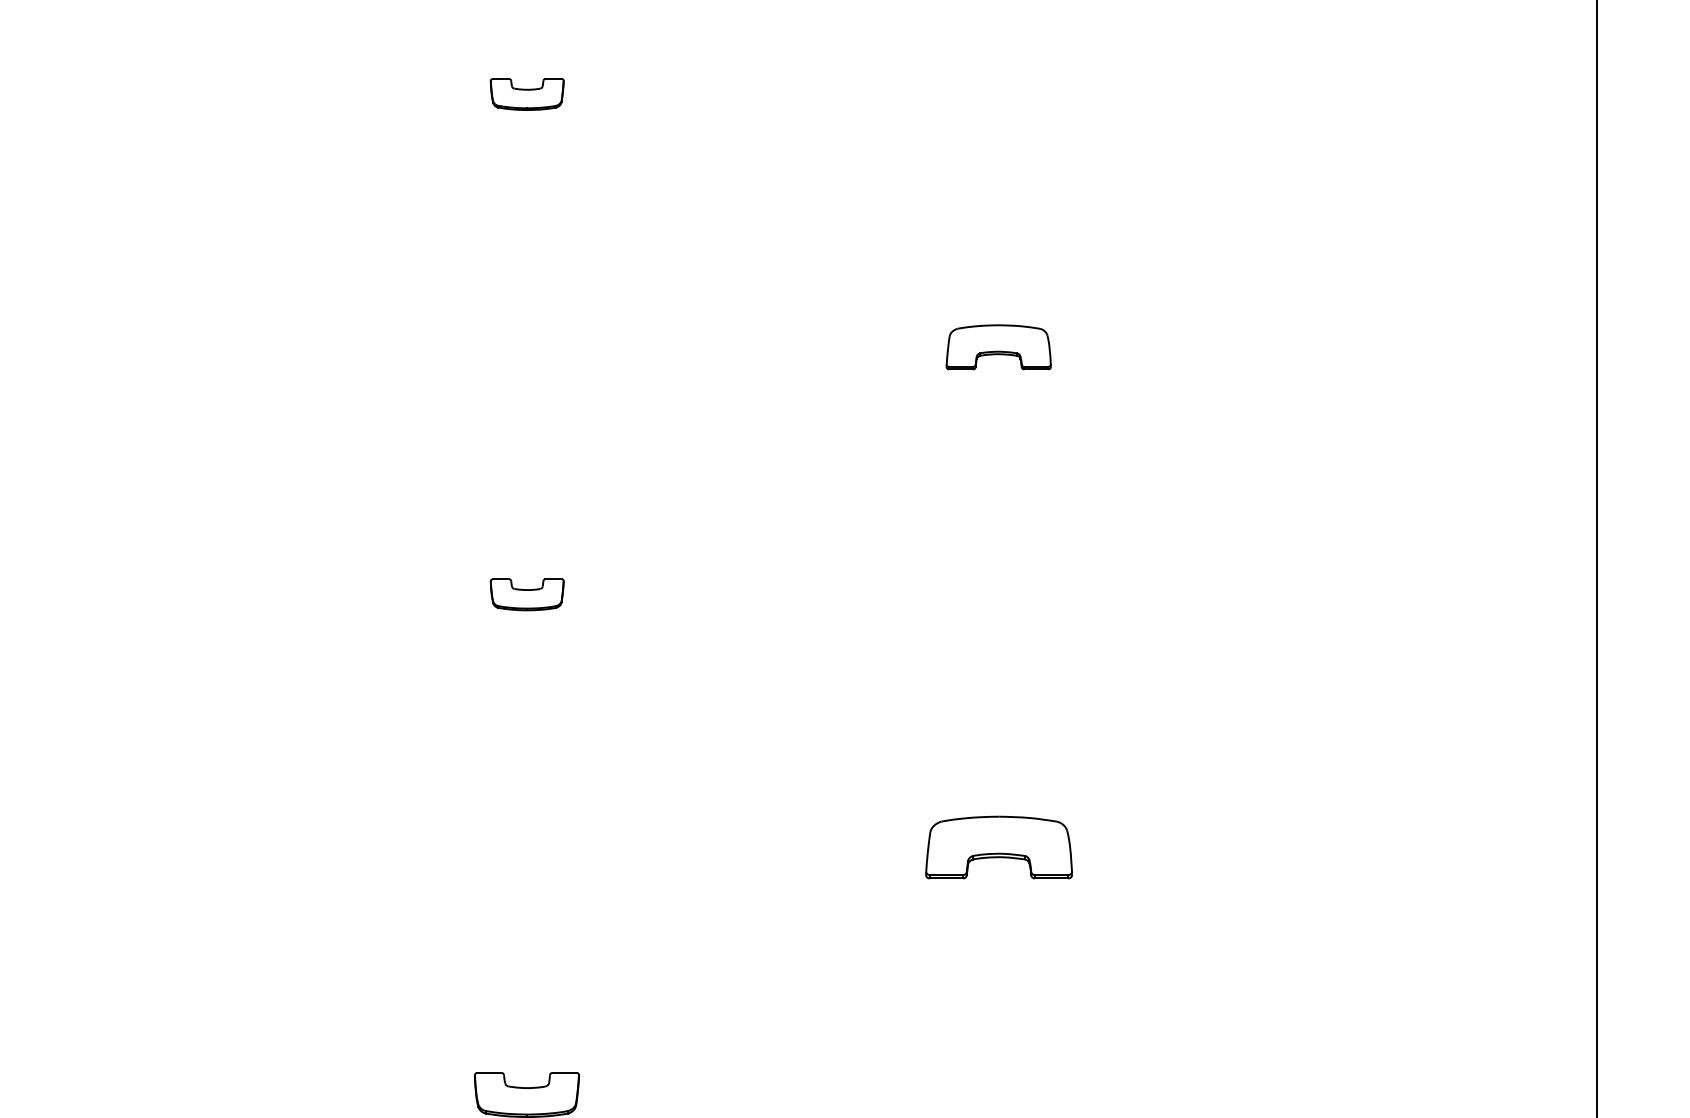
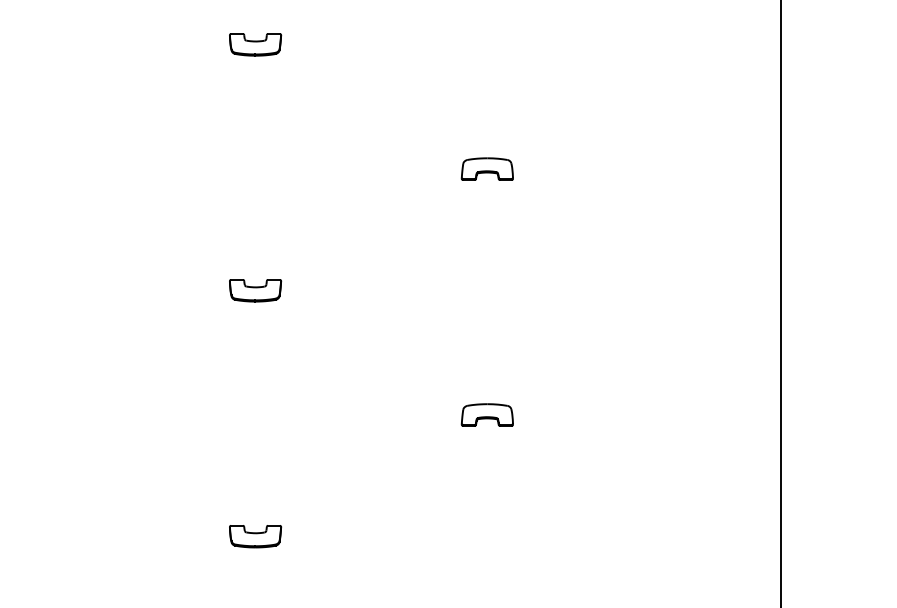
part: (526, 93) -> (255, 44), size x1.43
part: (526, 594) -> (255, 290), size x1.43
part: (996, 846) -> (486, 414), size x0.71

